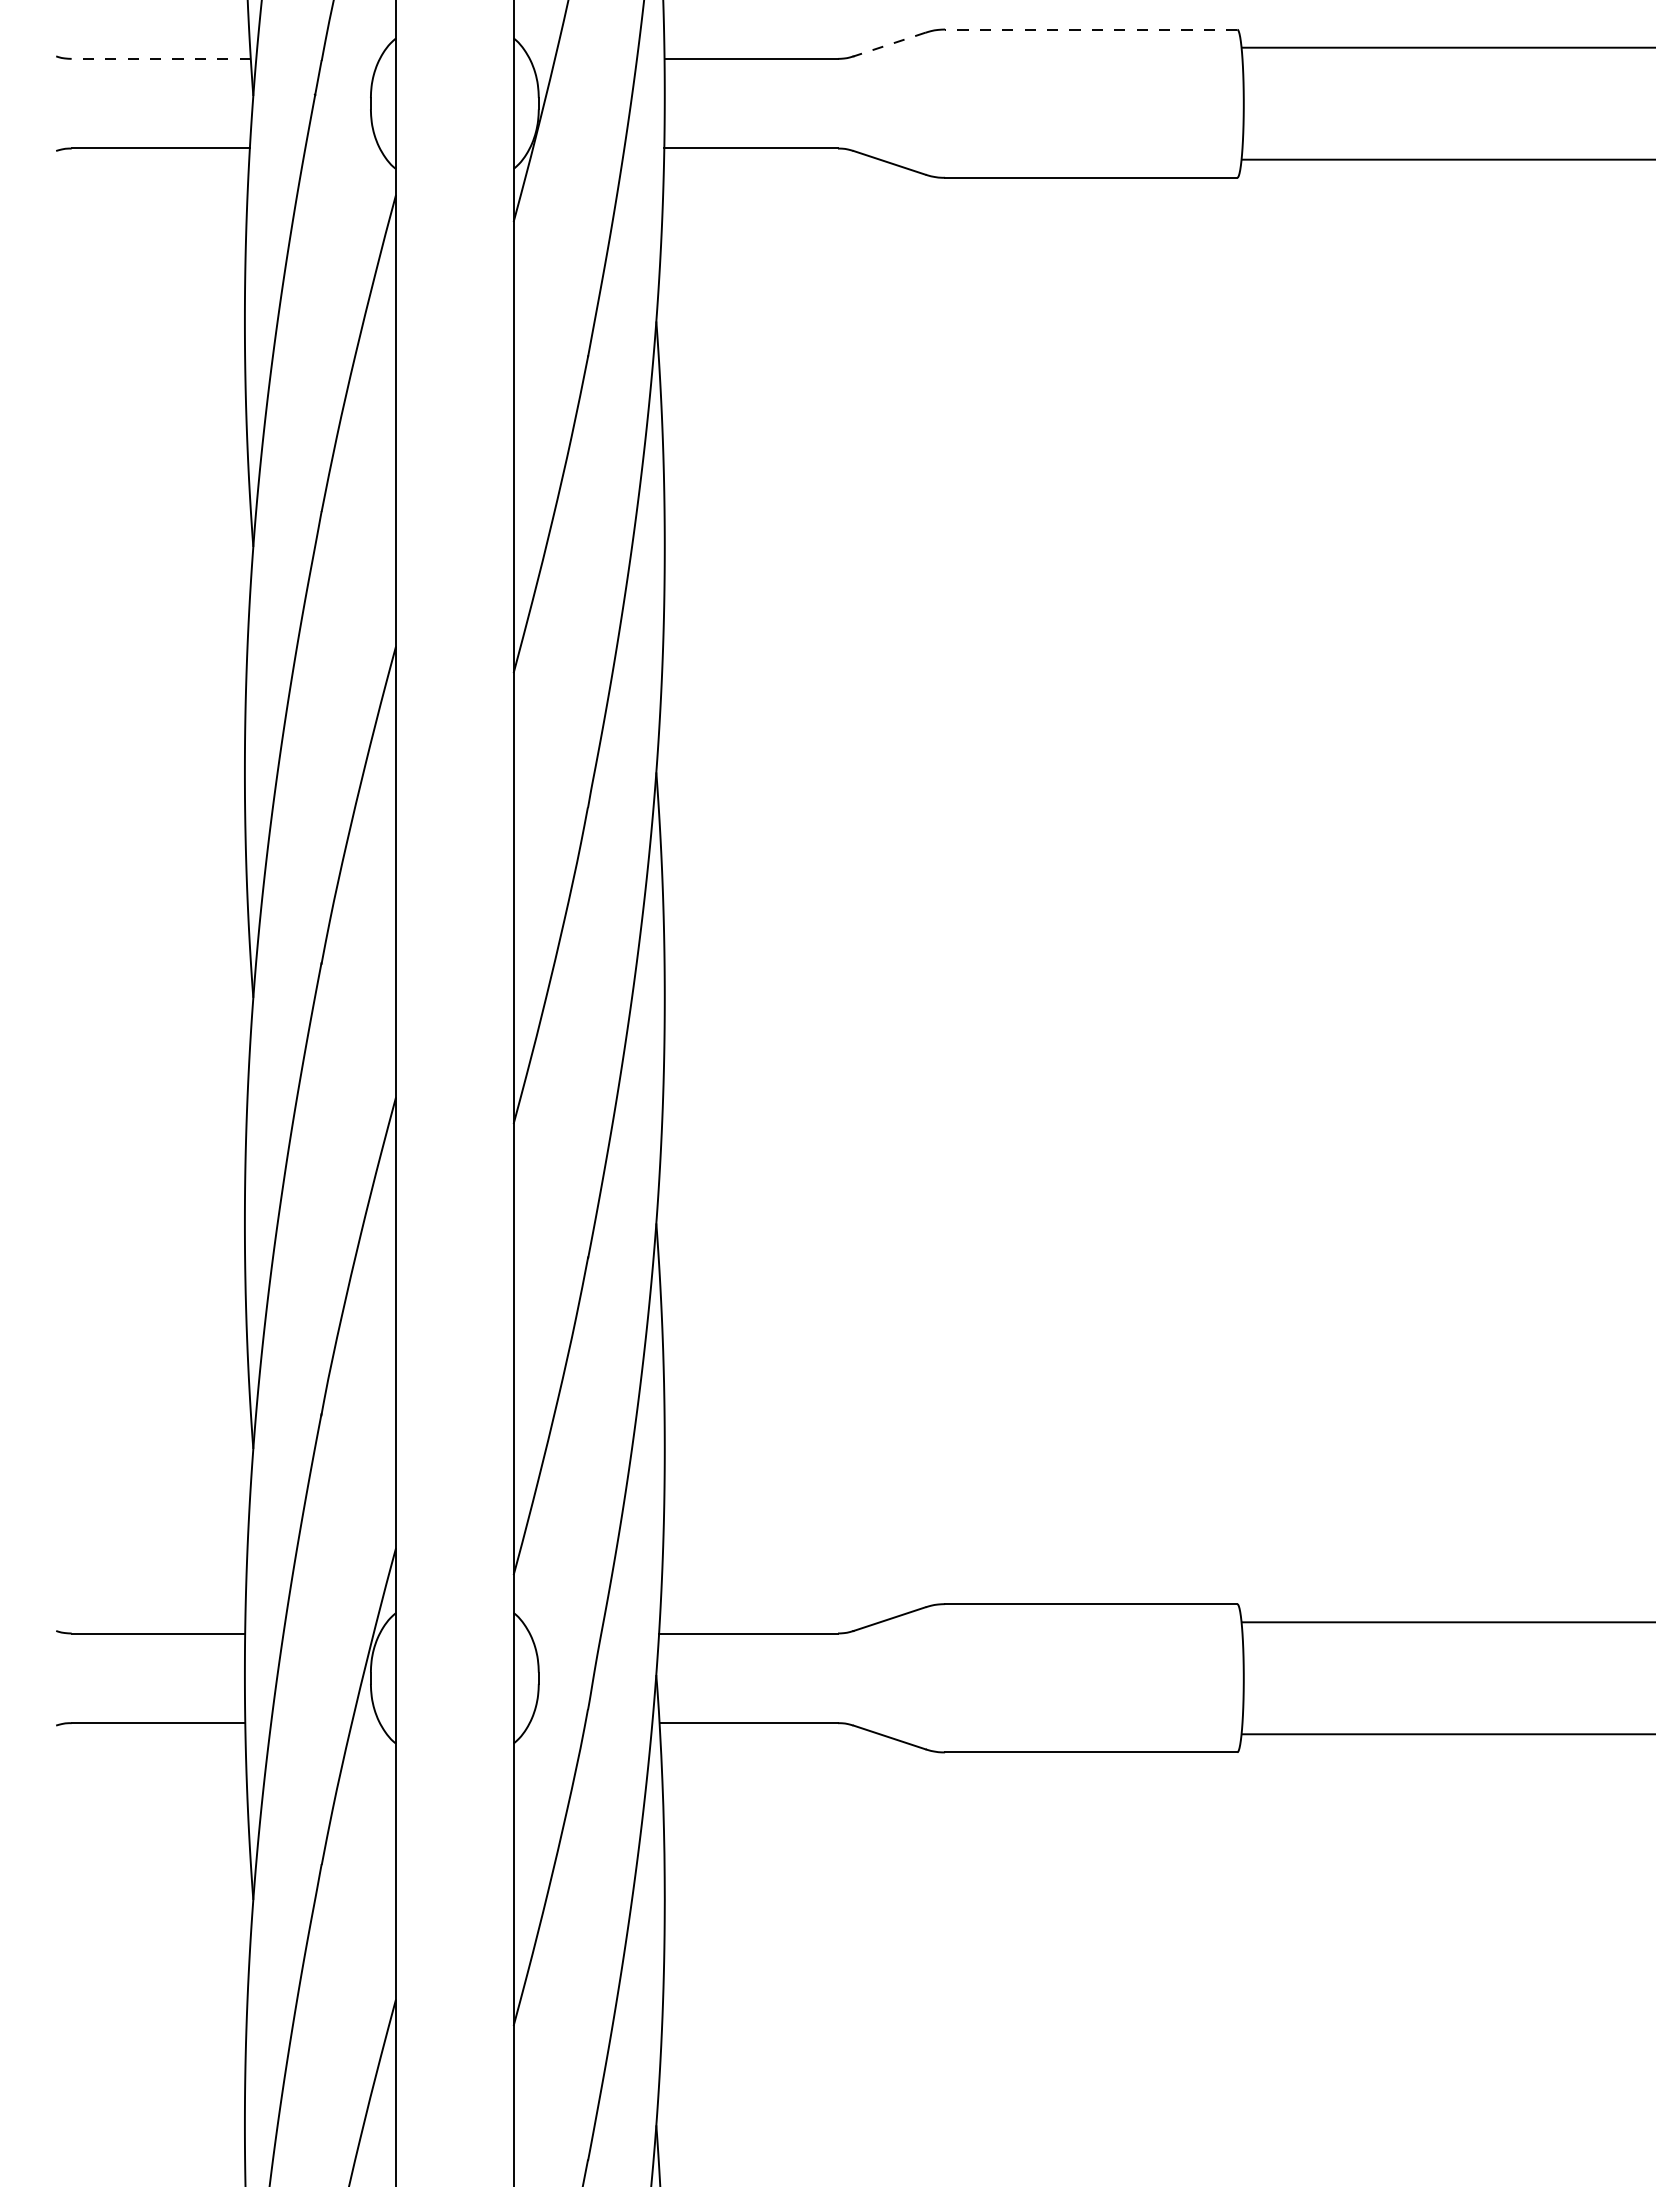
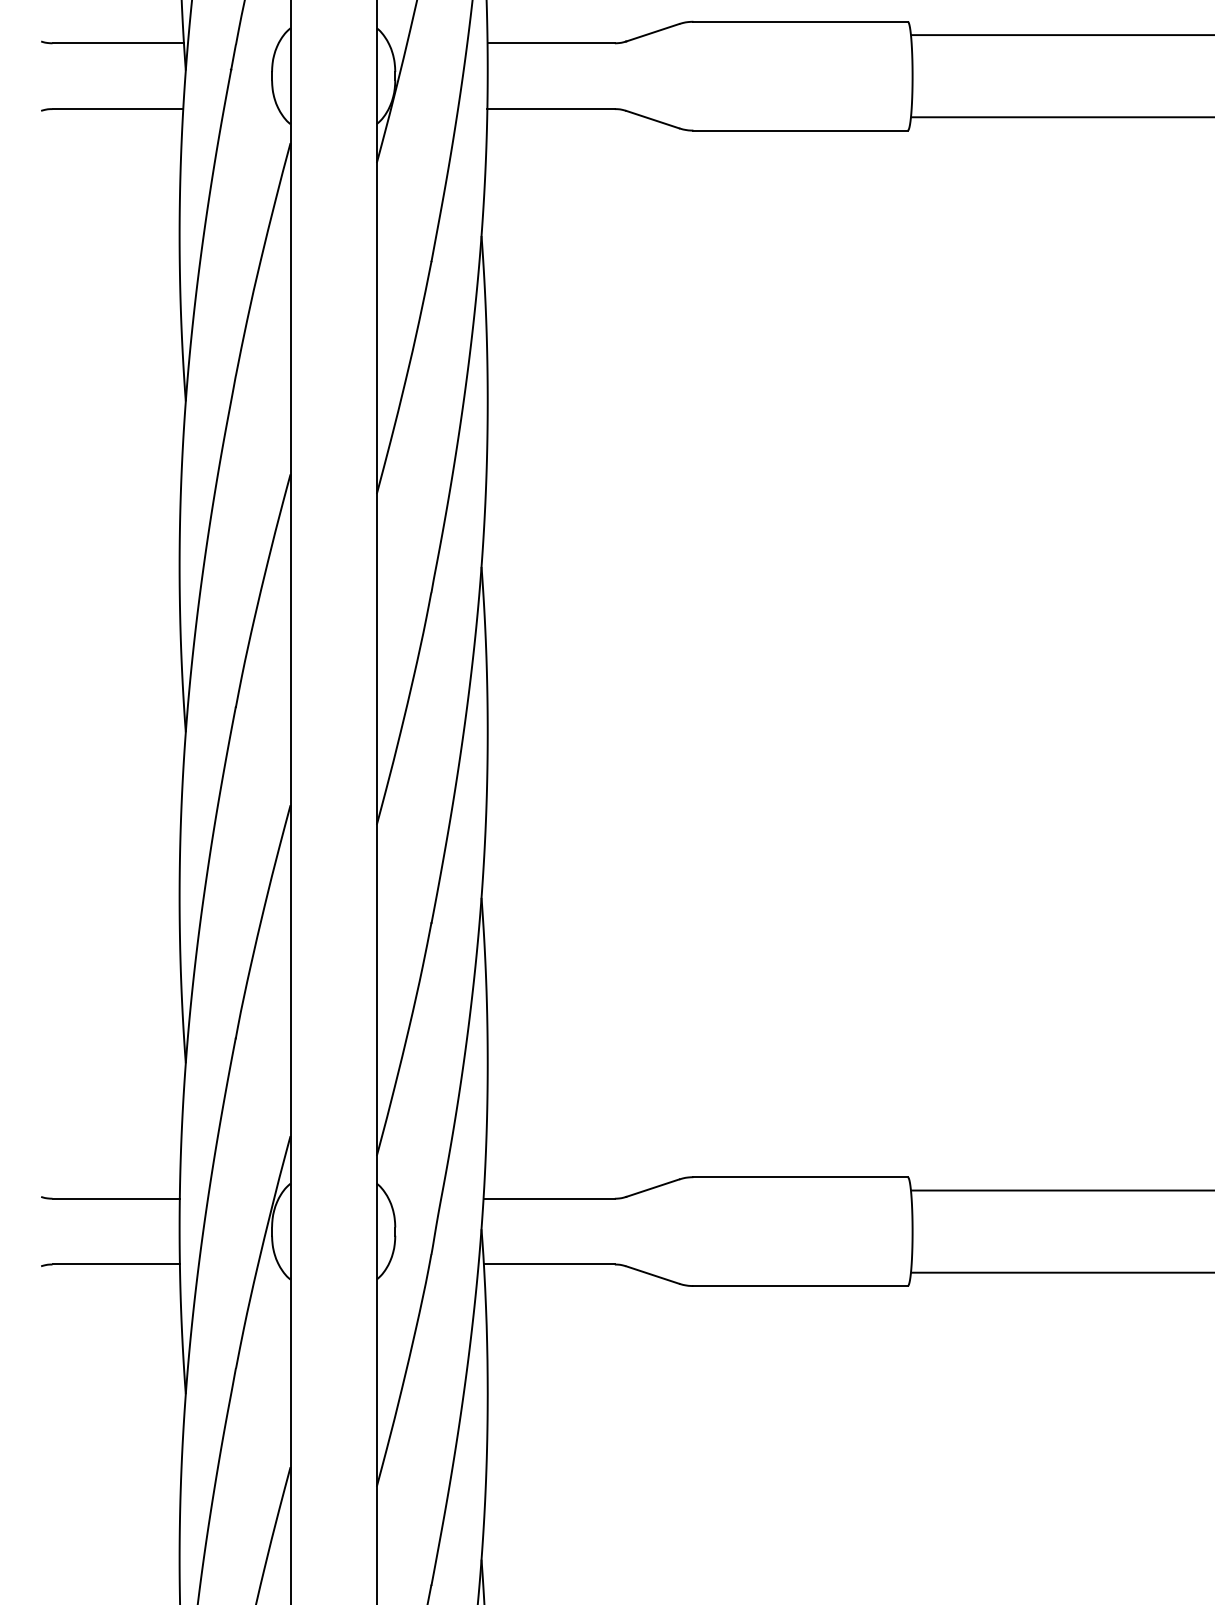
line: (1091, 29) -> (800, 21), dashed -> solid
line: (889, 44) -> (652, 32), dashed -> solid
line: (161, 59) -> (118, 43), dashed -> solid

